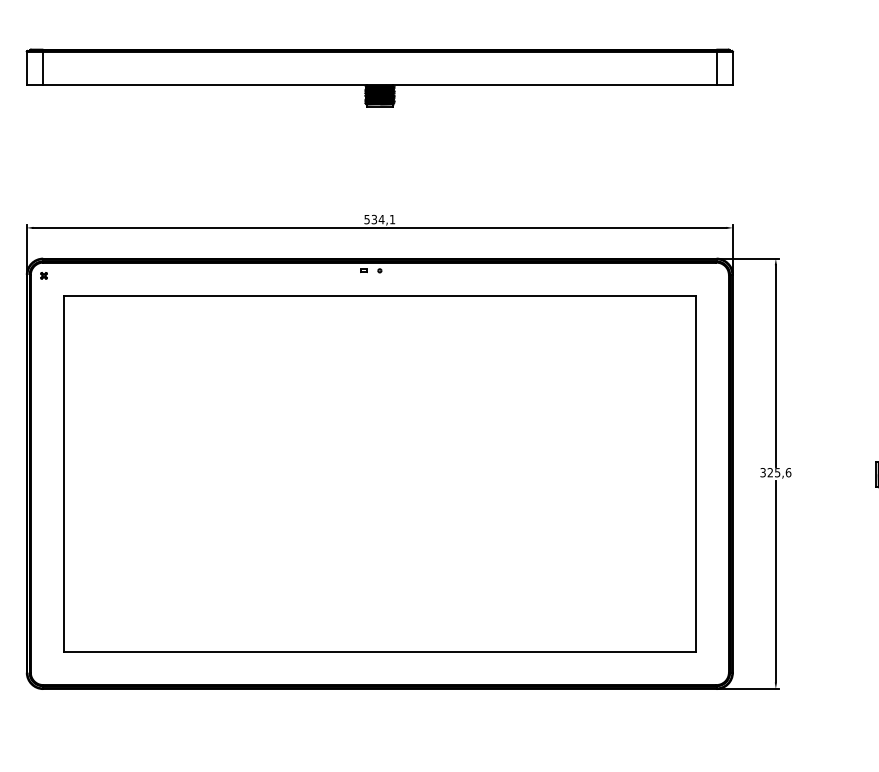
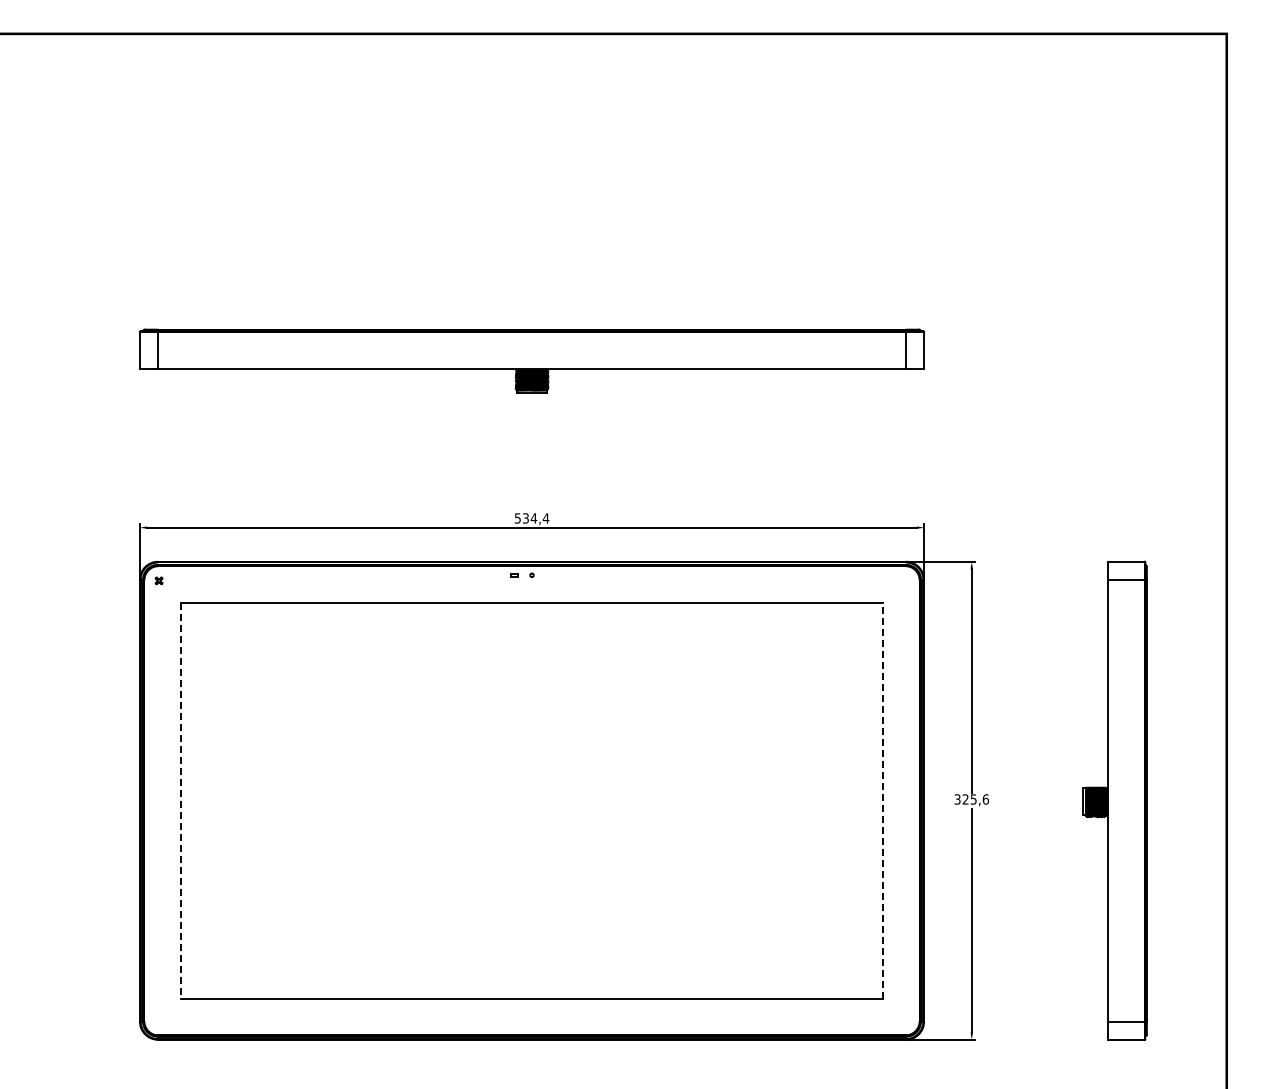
text: (392, 219) -> (545, 518), 534,1 -> 534,4
line: (64, 473) -> (181, 800), solid -> dashed
line: (695, 473) -> (882, 800), solid -> dashed

